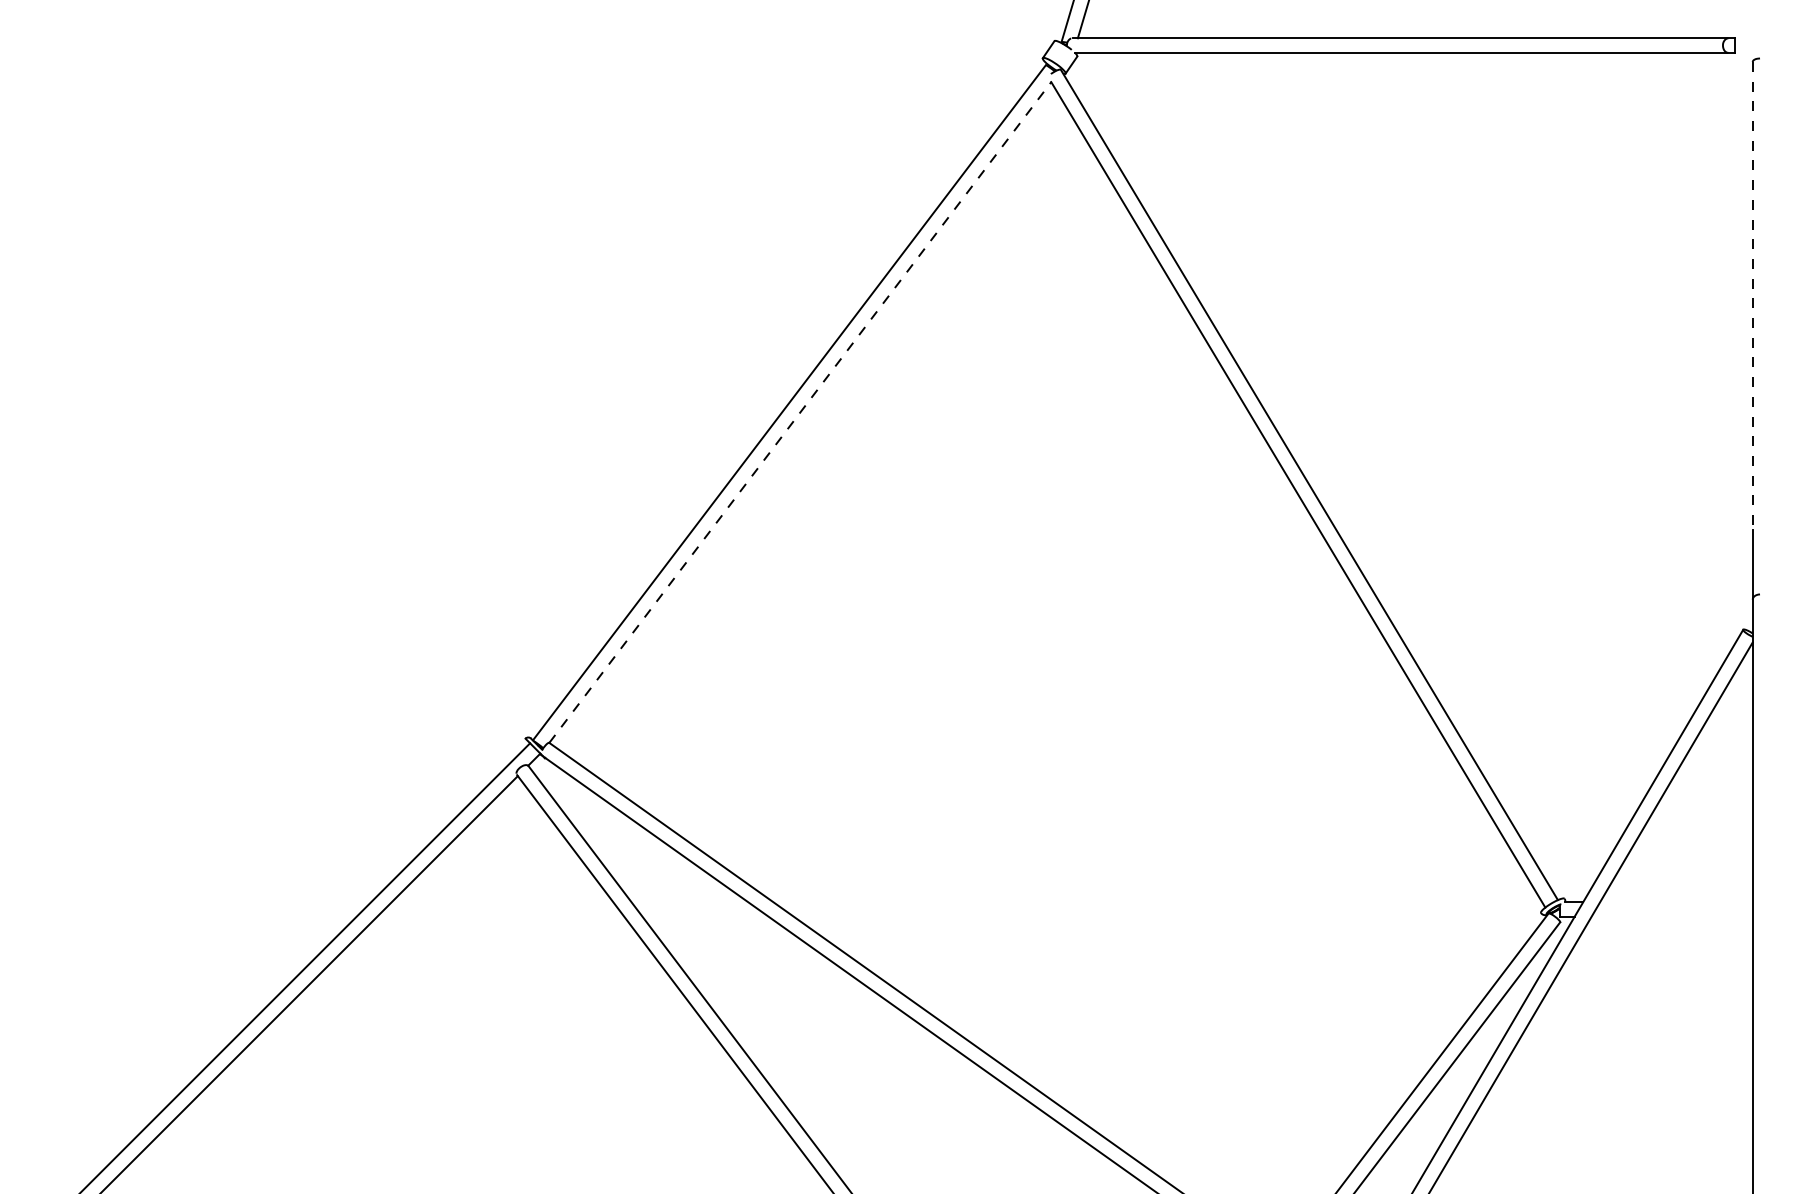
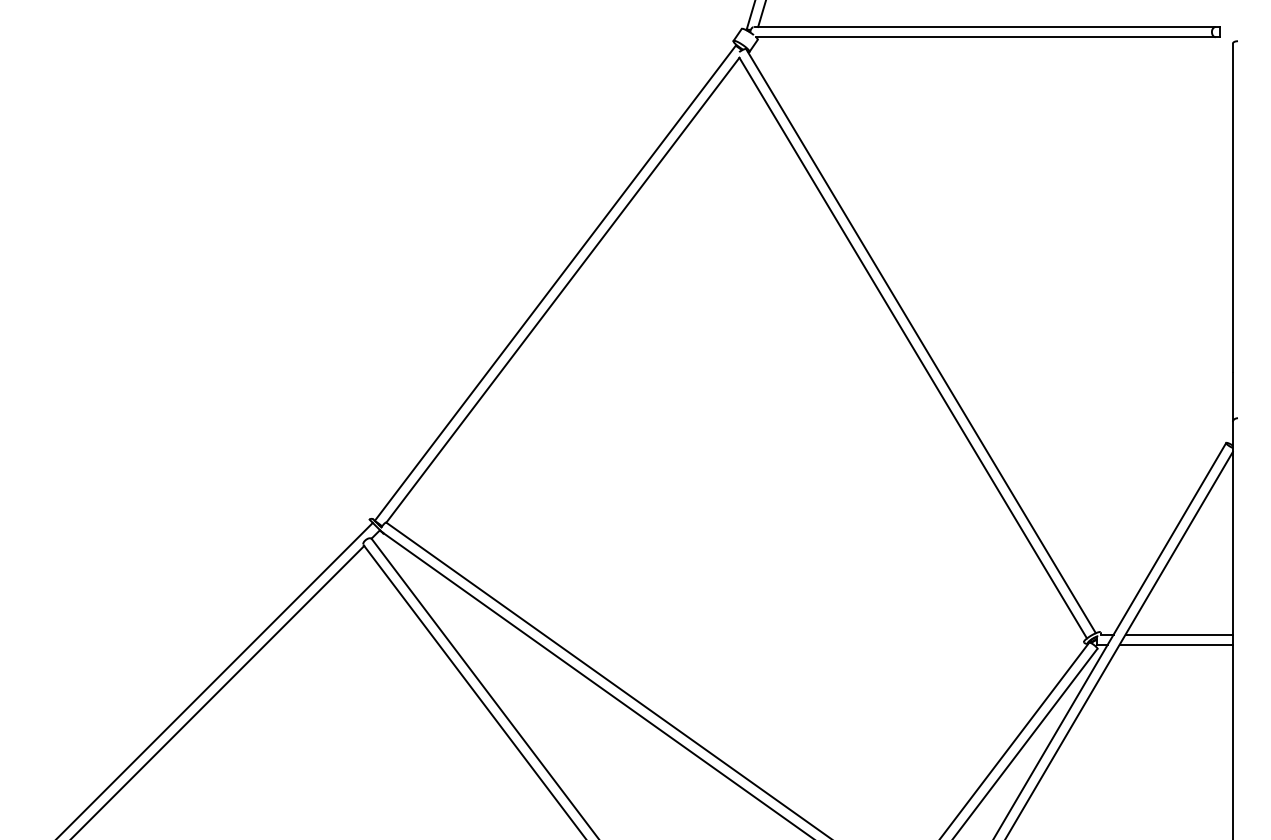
line: (1752, 296) -> (1232, 208), dashed -> solid
line: (799, 412) -> (562, 290), dashed -> solid
line: (1675, 901) -> (1178, 634), added
line: (1671, 916) -> (1175, 644), added

